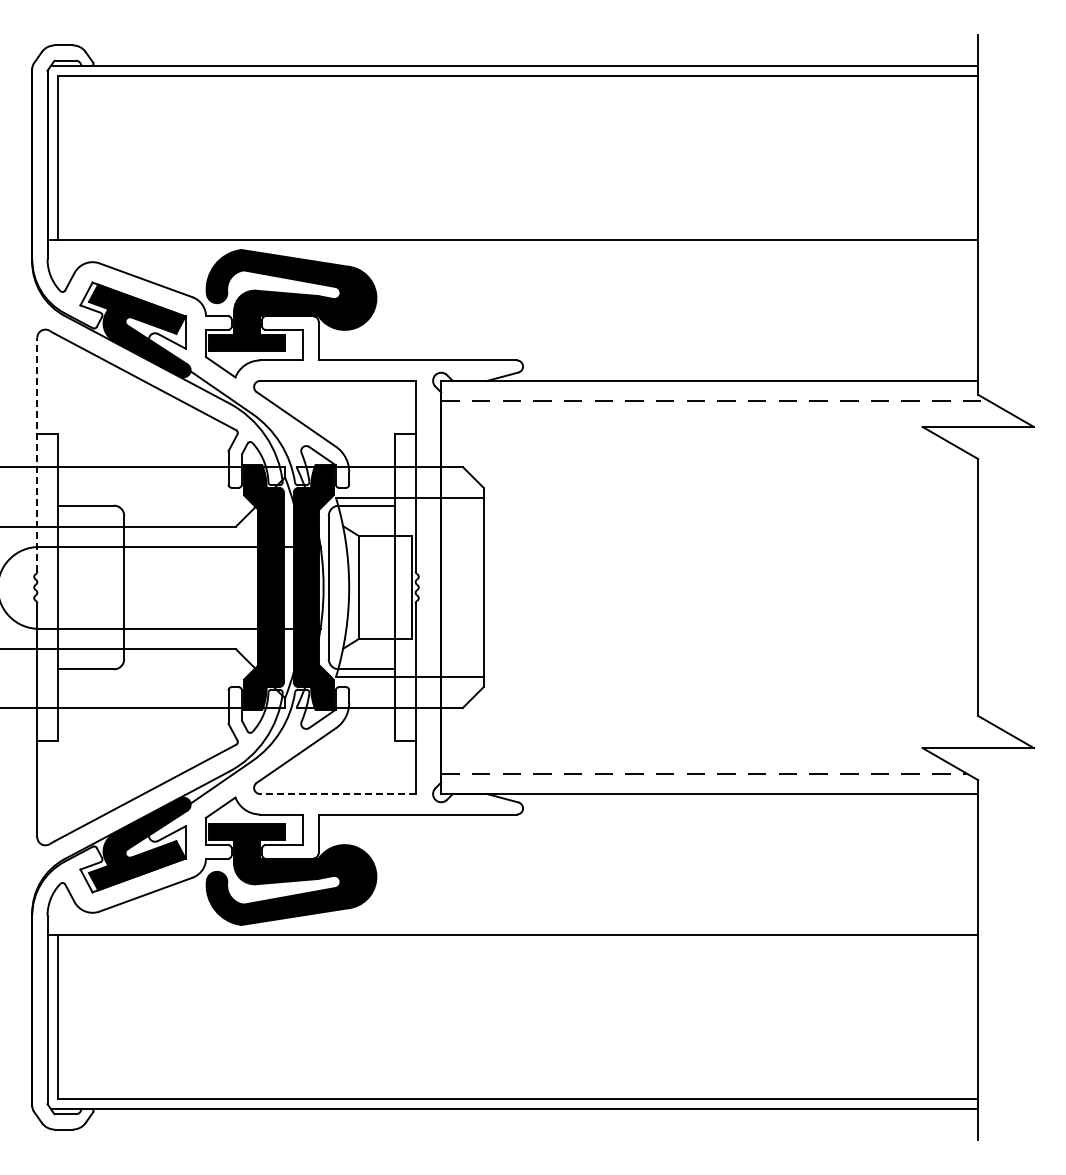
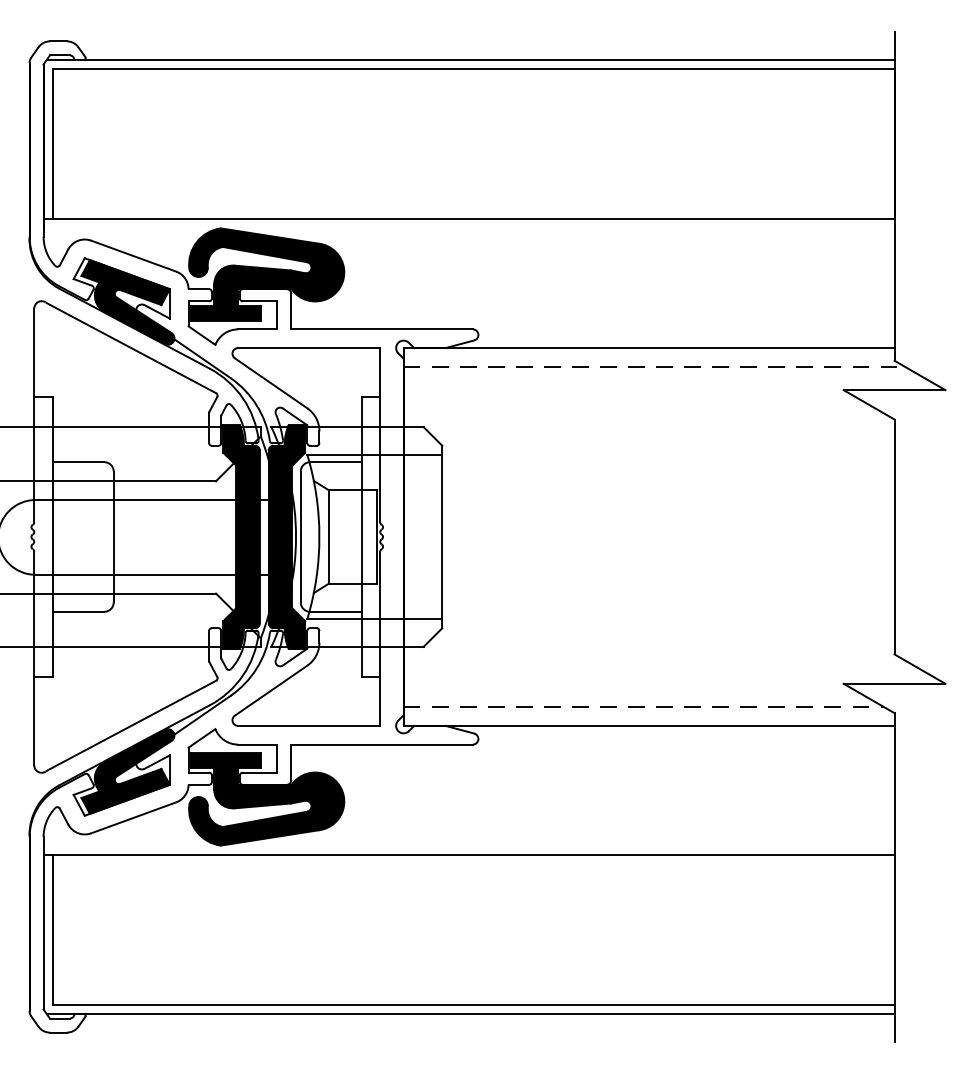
line: (37, 454) -> (34, 415), dashed -> solid
line: (337, 794) -> (308, 726), dashed -> solid

